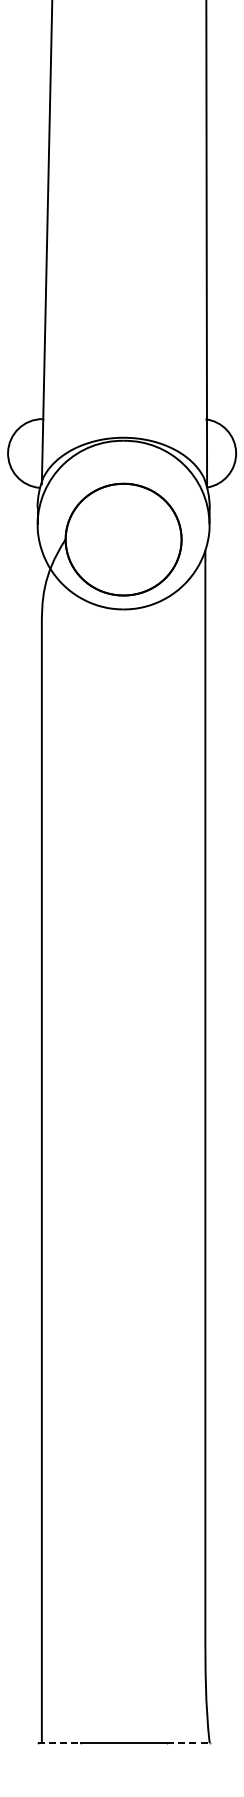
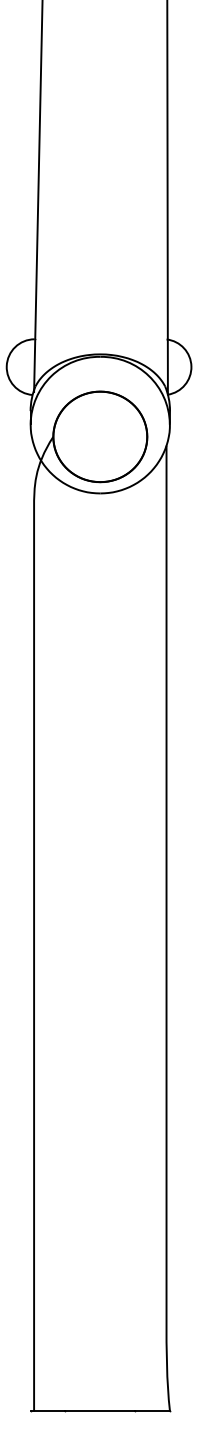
line: (59, 1743) -> (48, 1411), dashed -> solid
line: (188, 1743) -> (152, 1411), dashed -> solid

